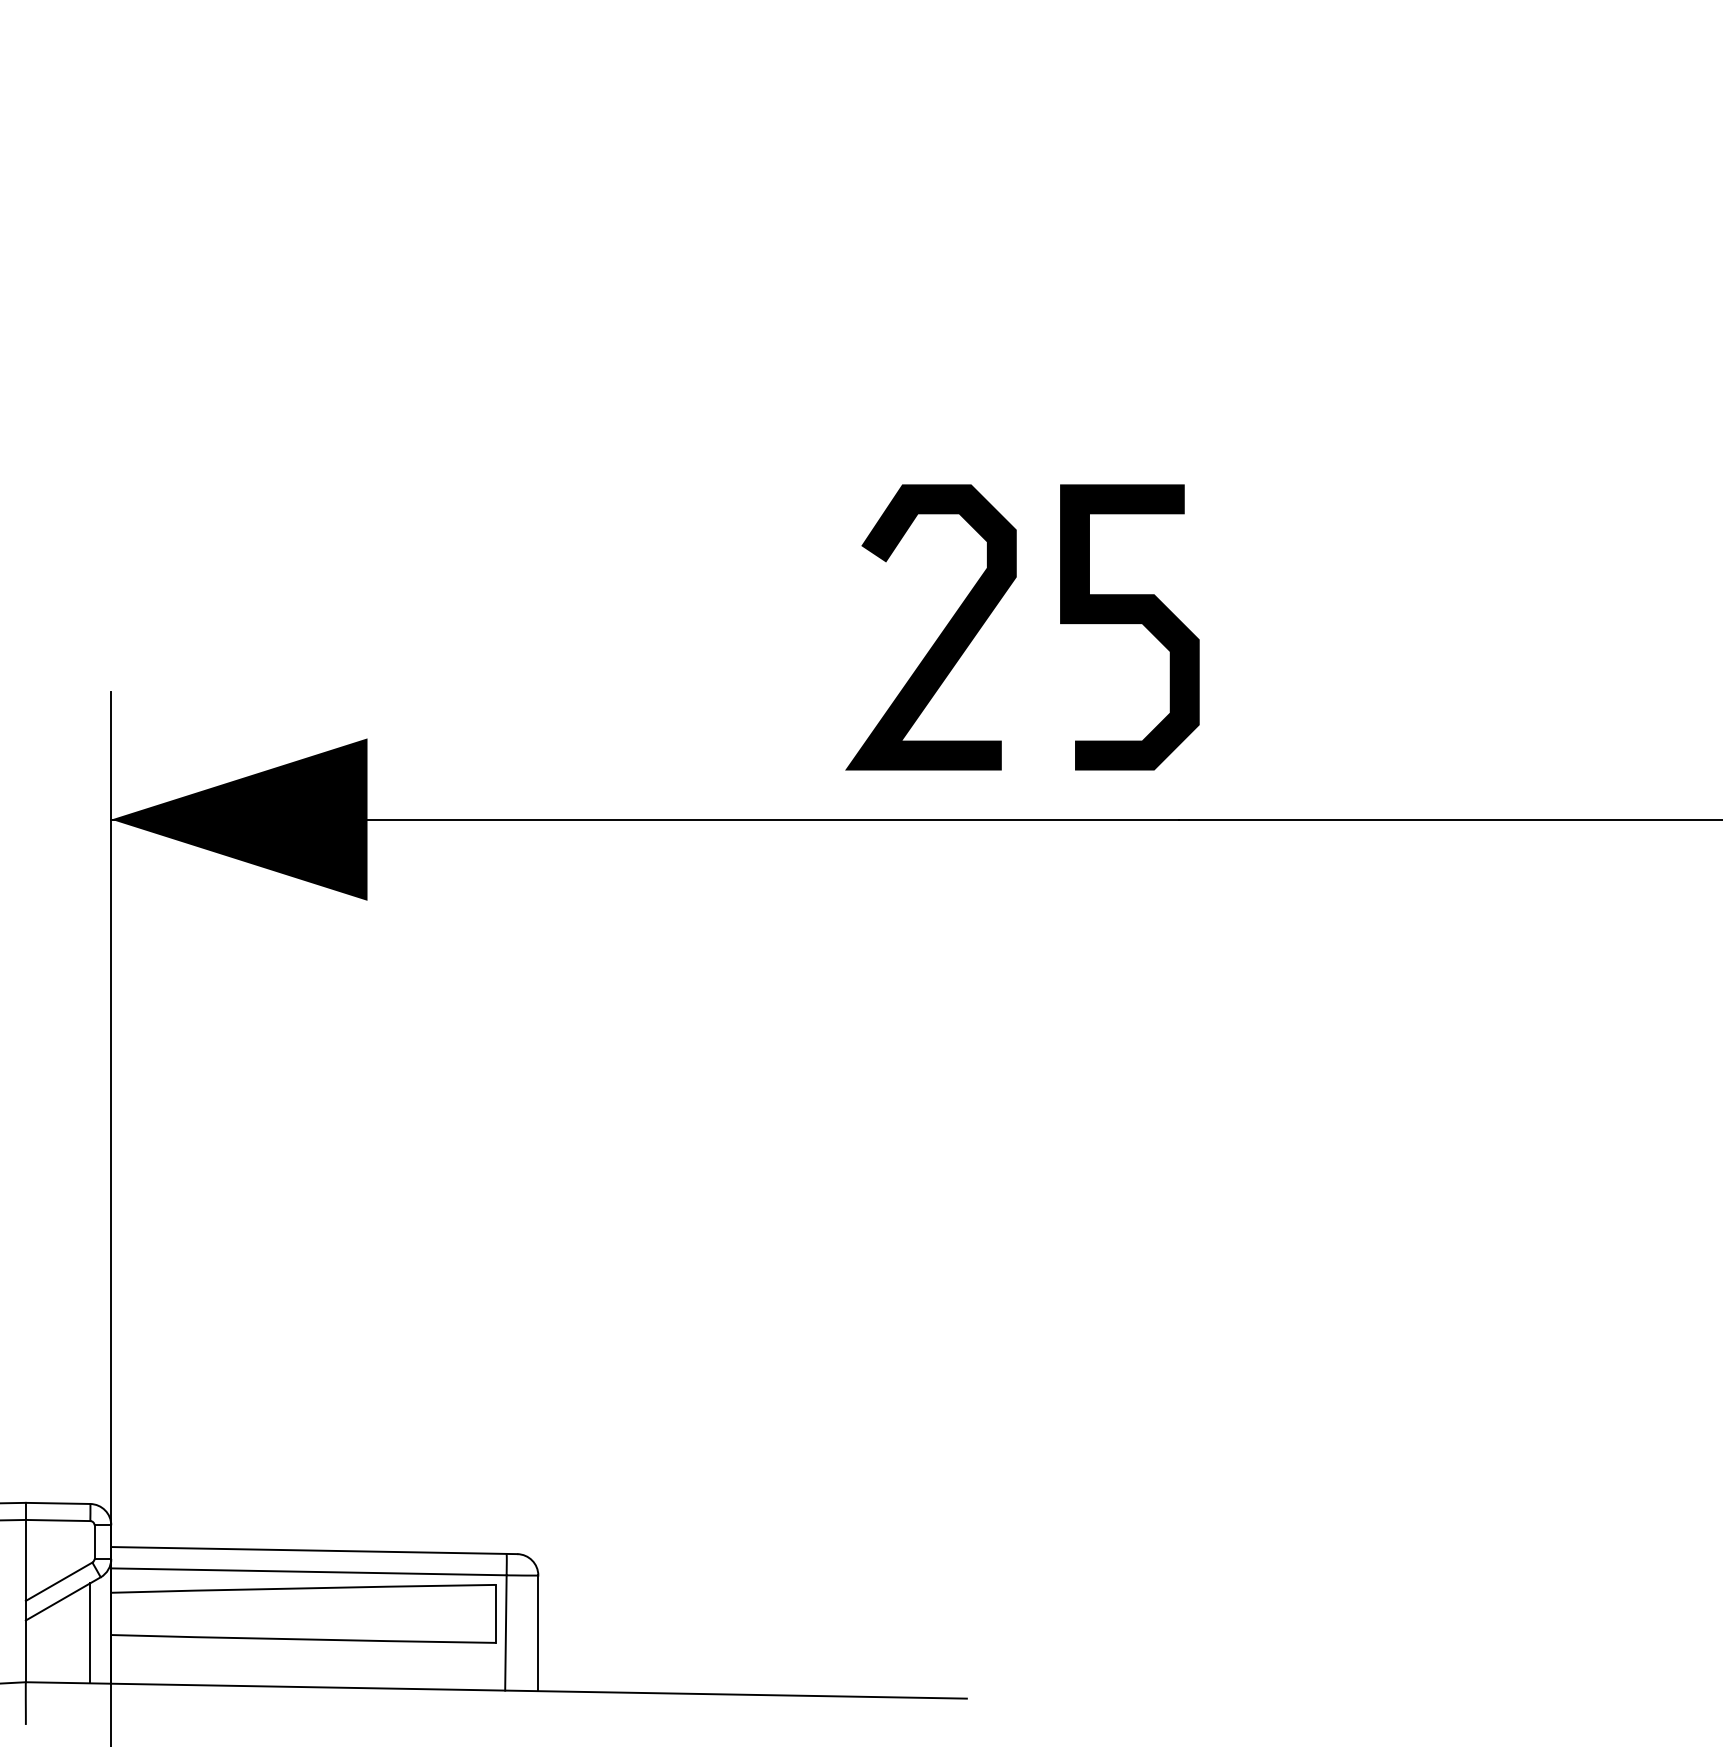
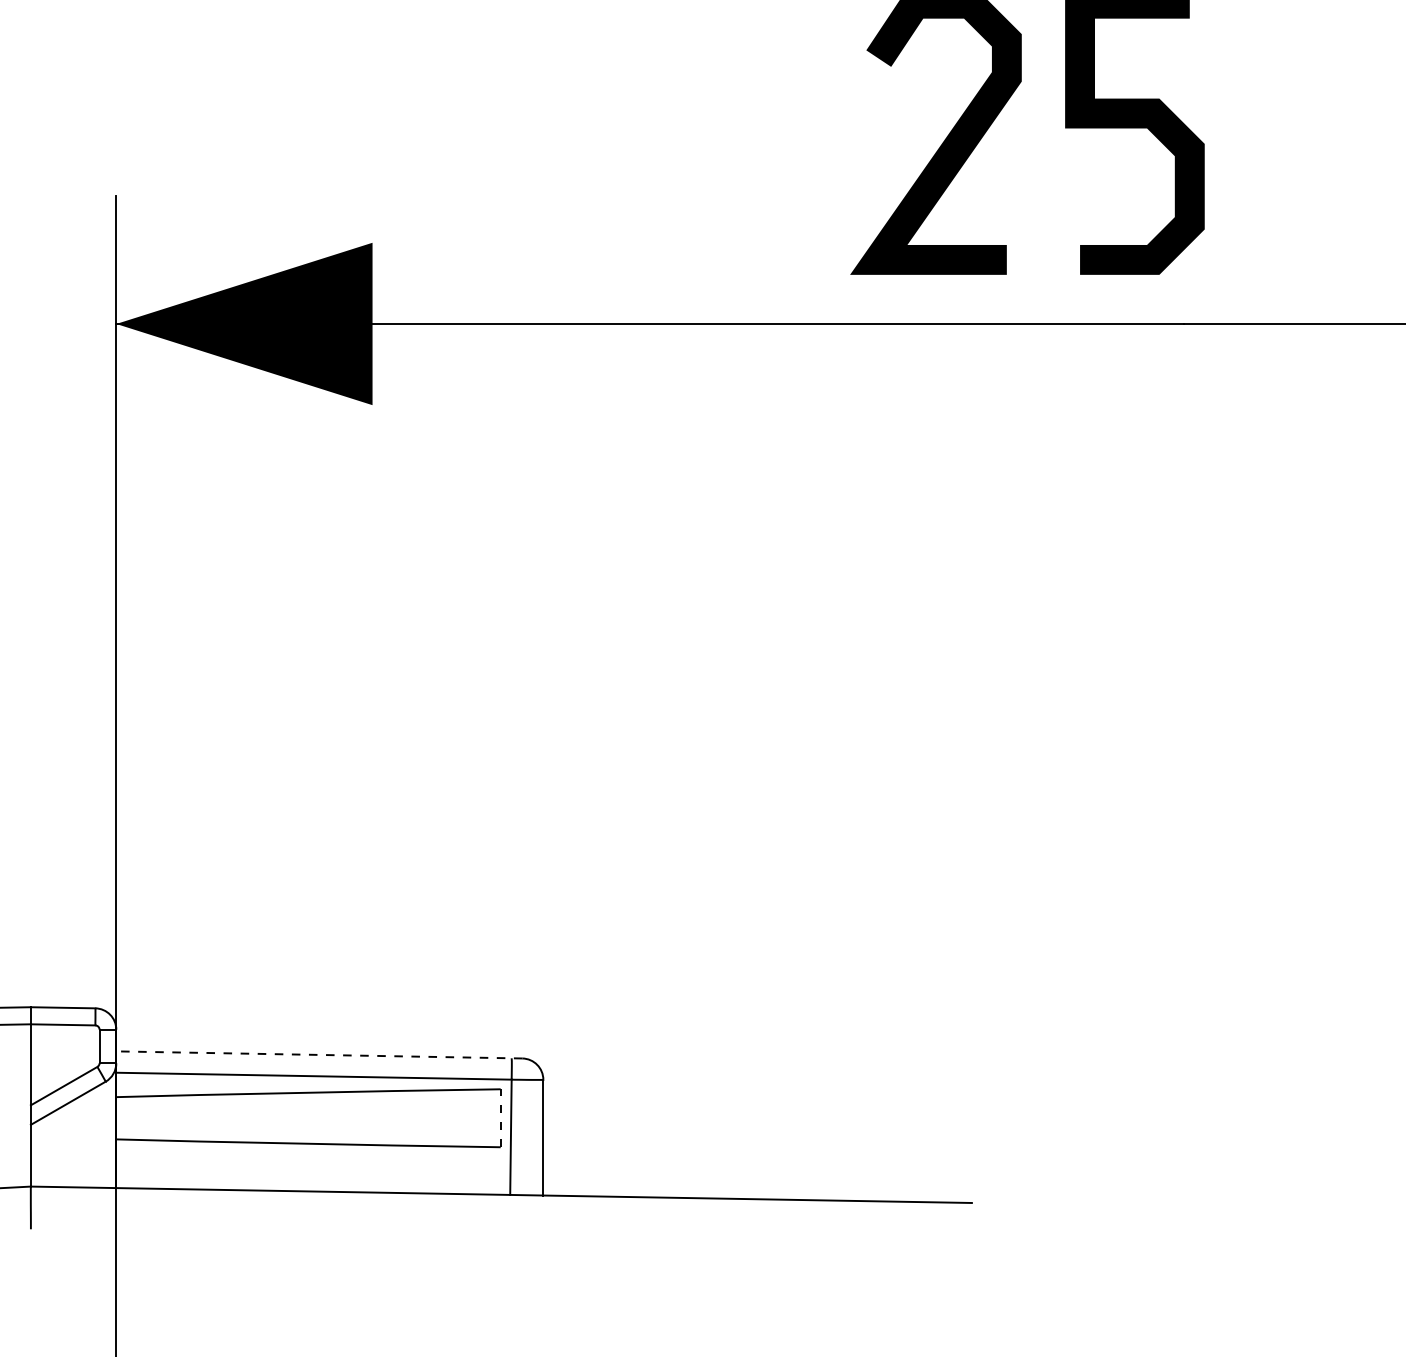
line: (313, 1550) -> (318, 1054), solid -> dashed
line: (495, 1613) -> (500, 1117), solid -> dashed
line: (90, 1633) -> (95, 1137), removed

